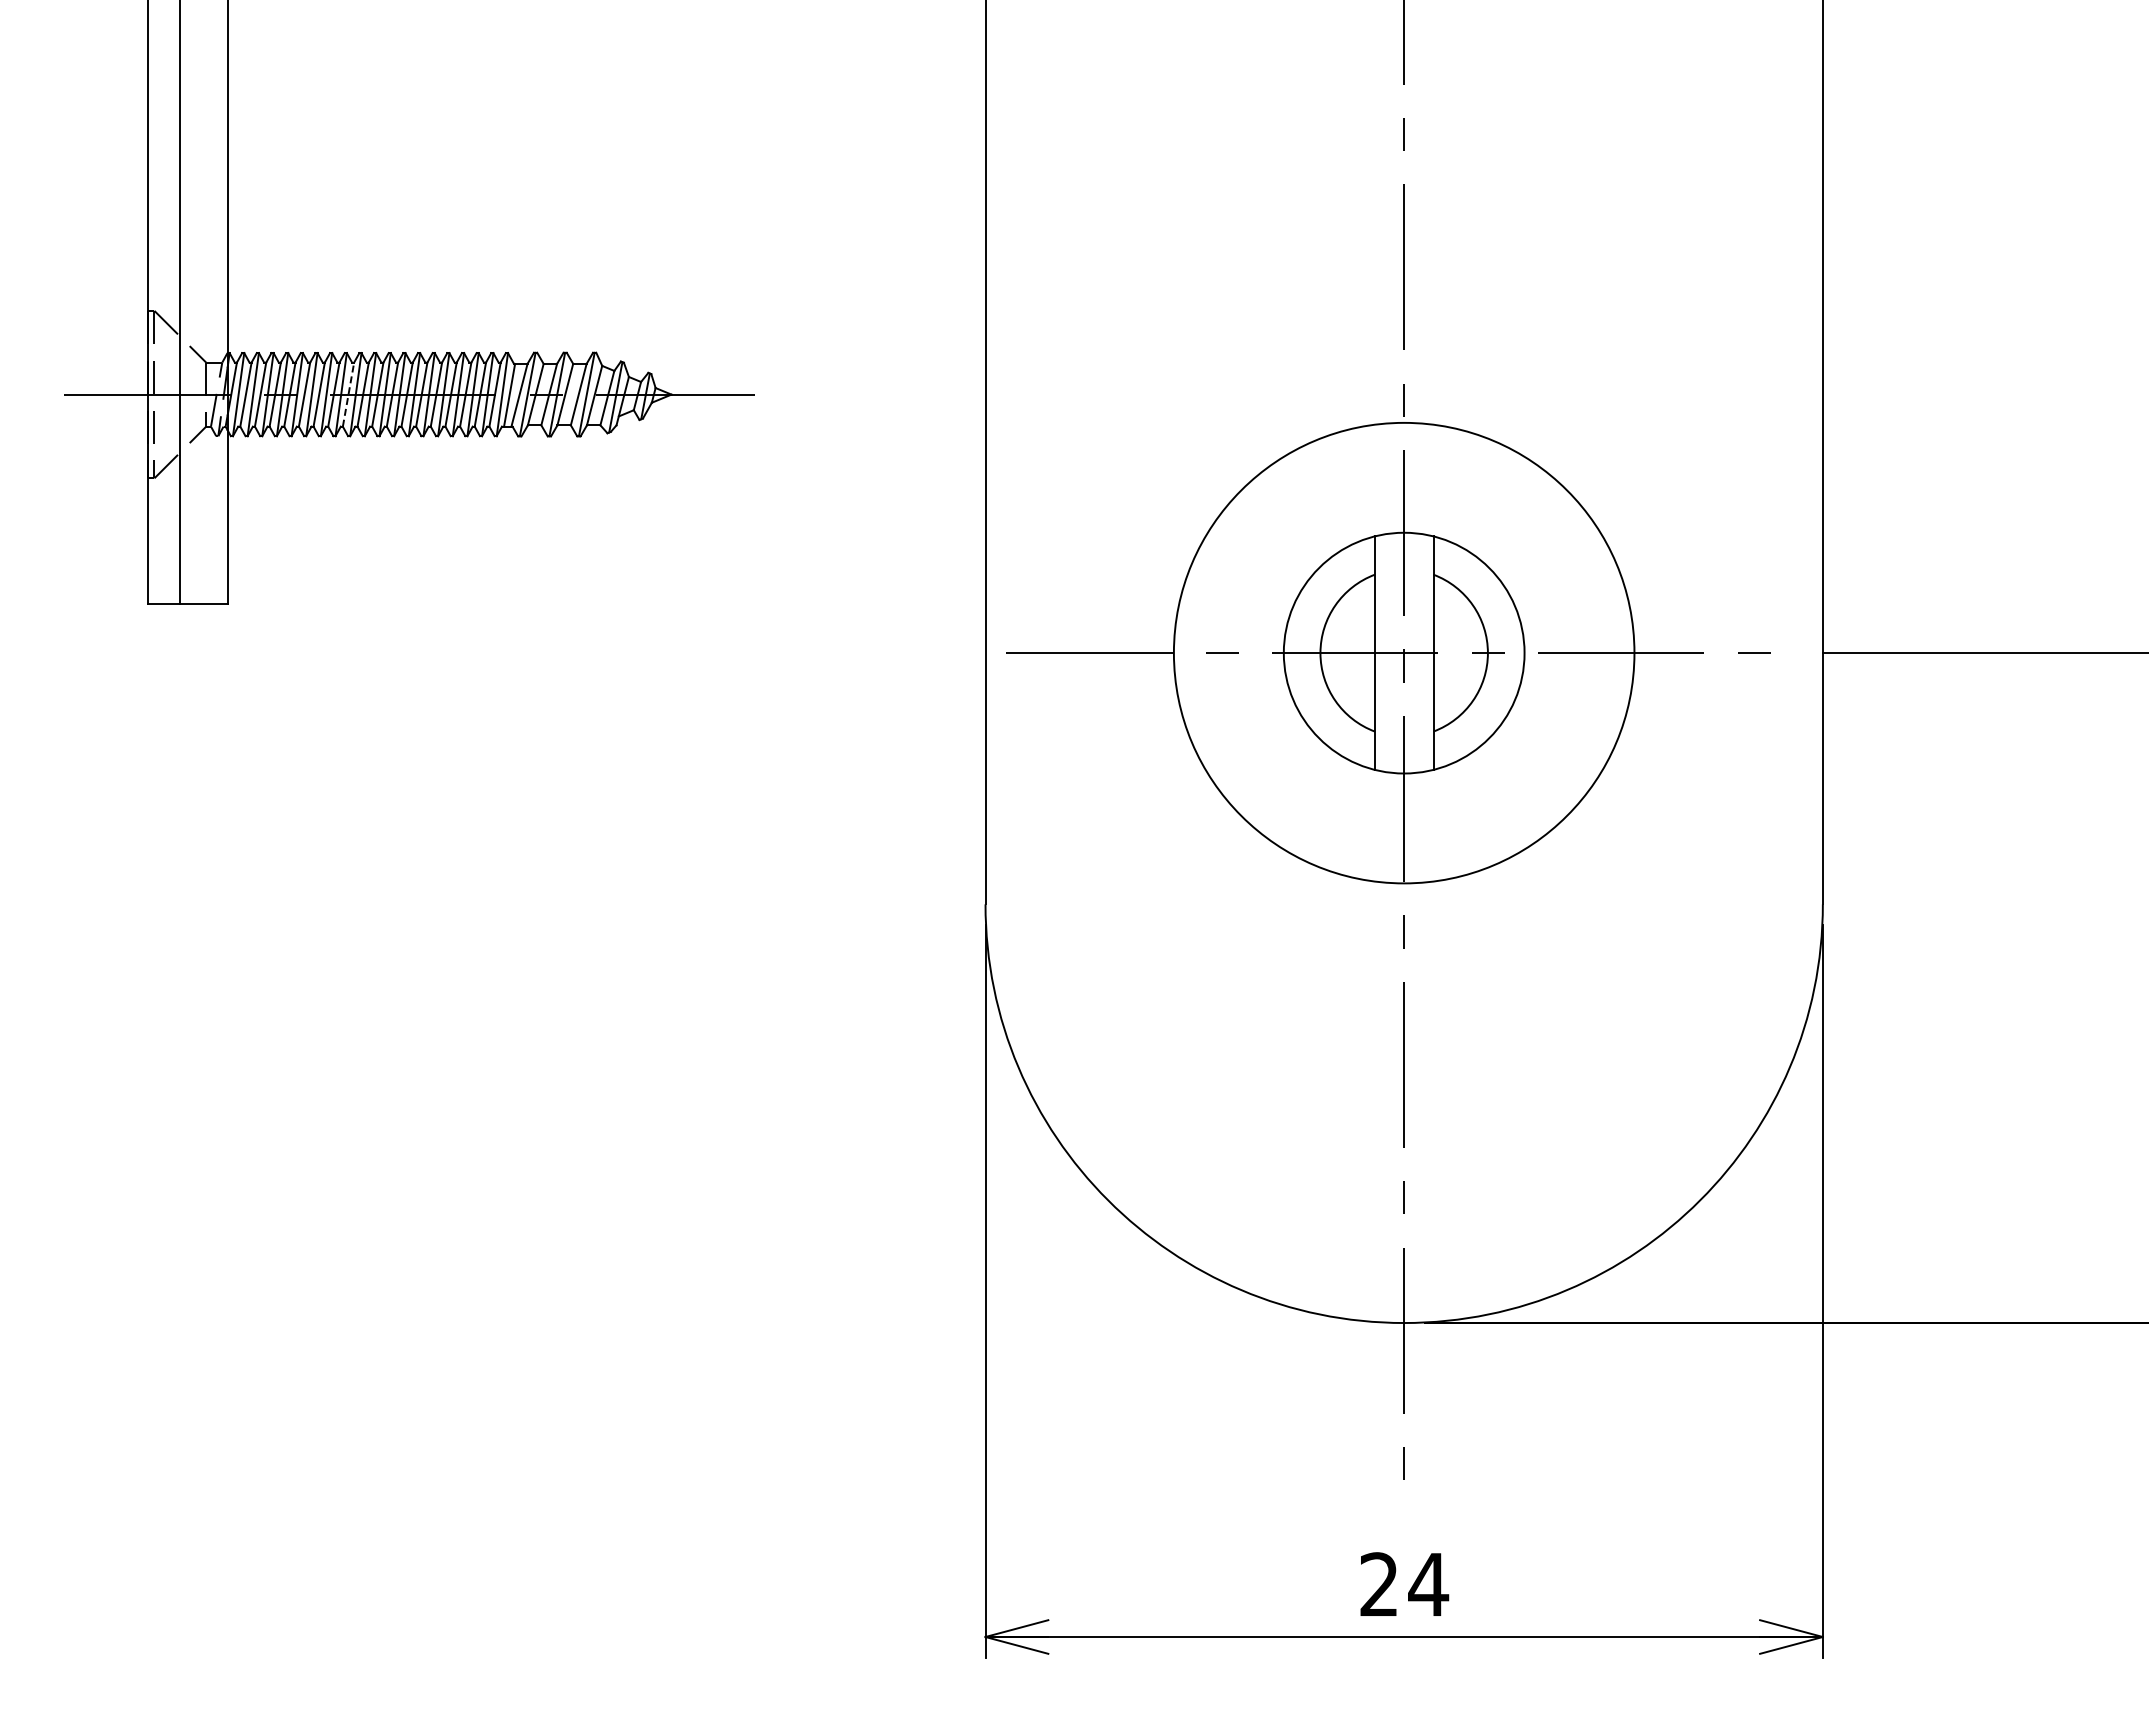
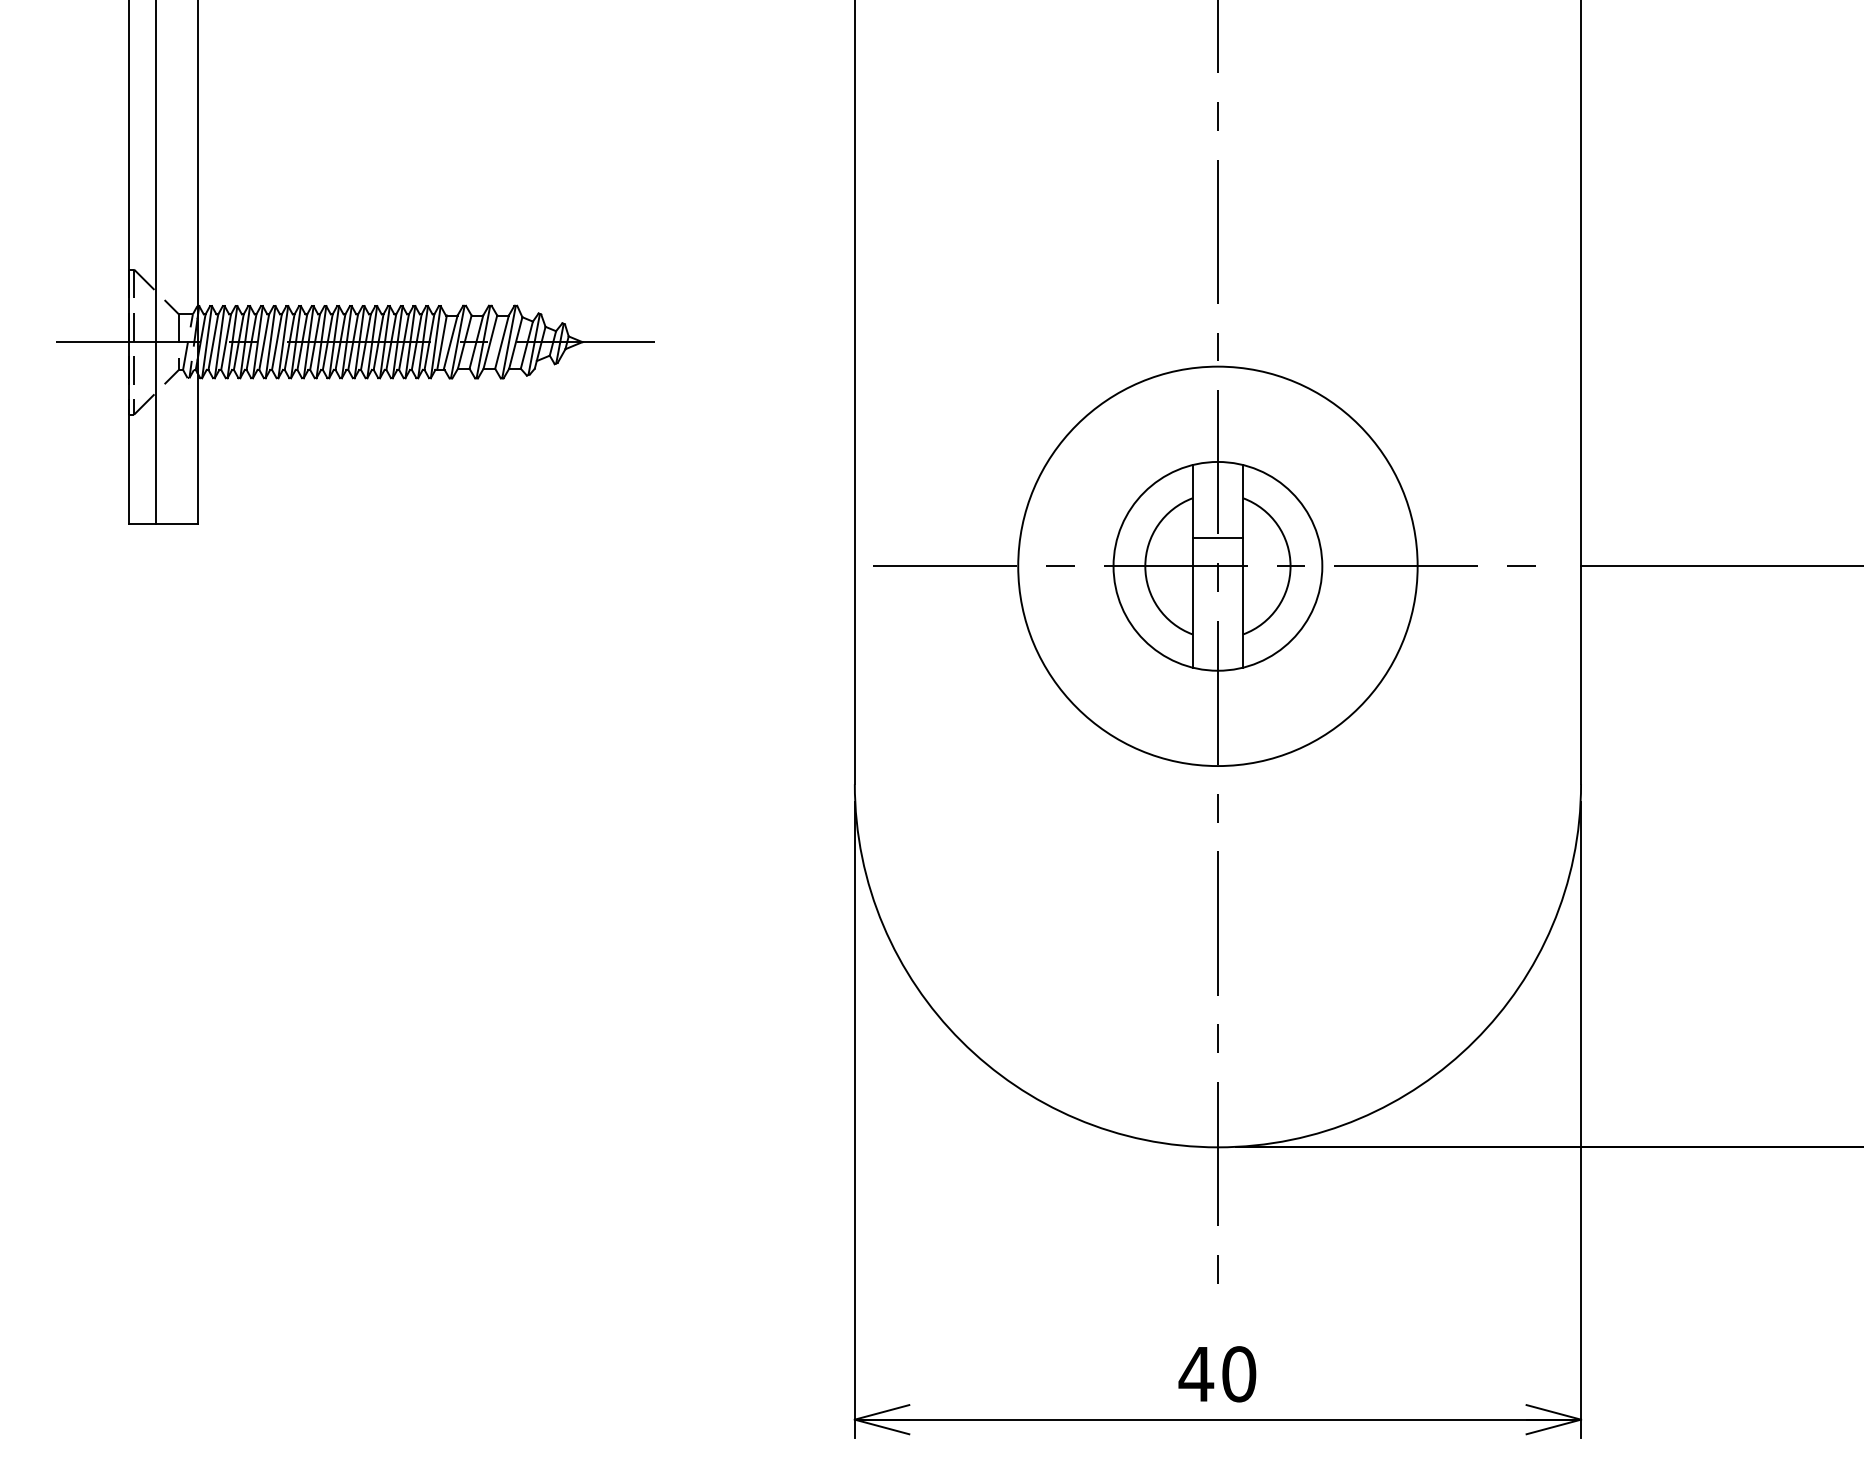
line: (348, 394) -> (302, 342), dashed -> solid
line: (1403, 620) -> (1217, 538), added
text: (1403, 1584) -> (1217, 1374), 24 -> 40

